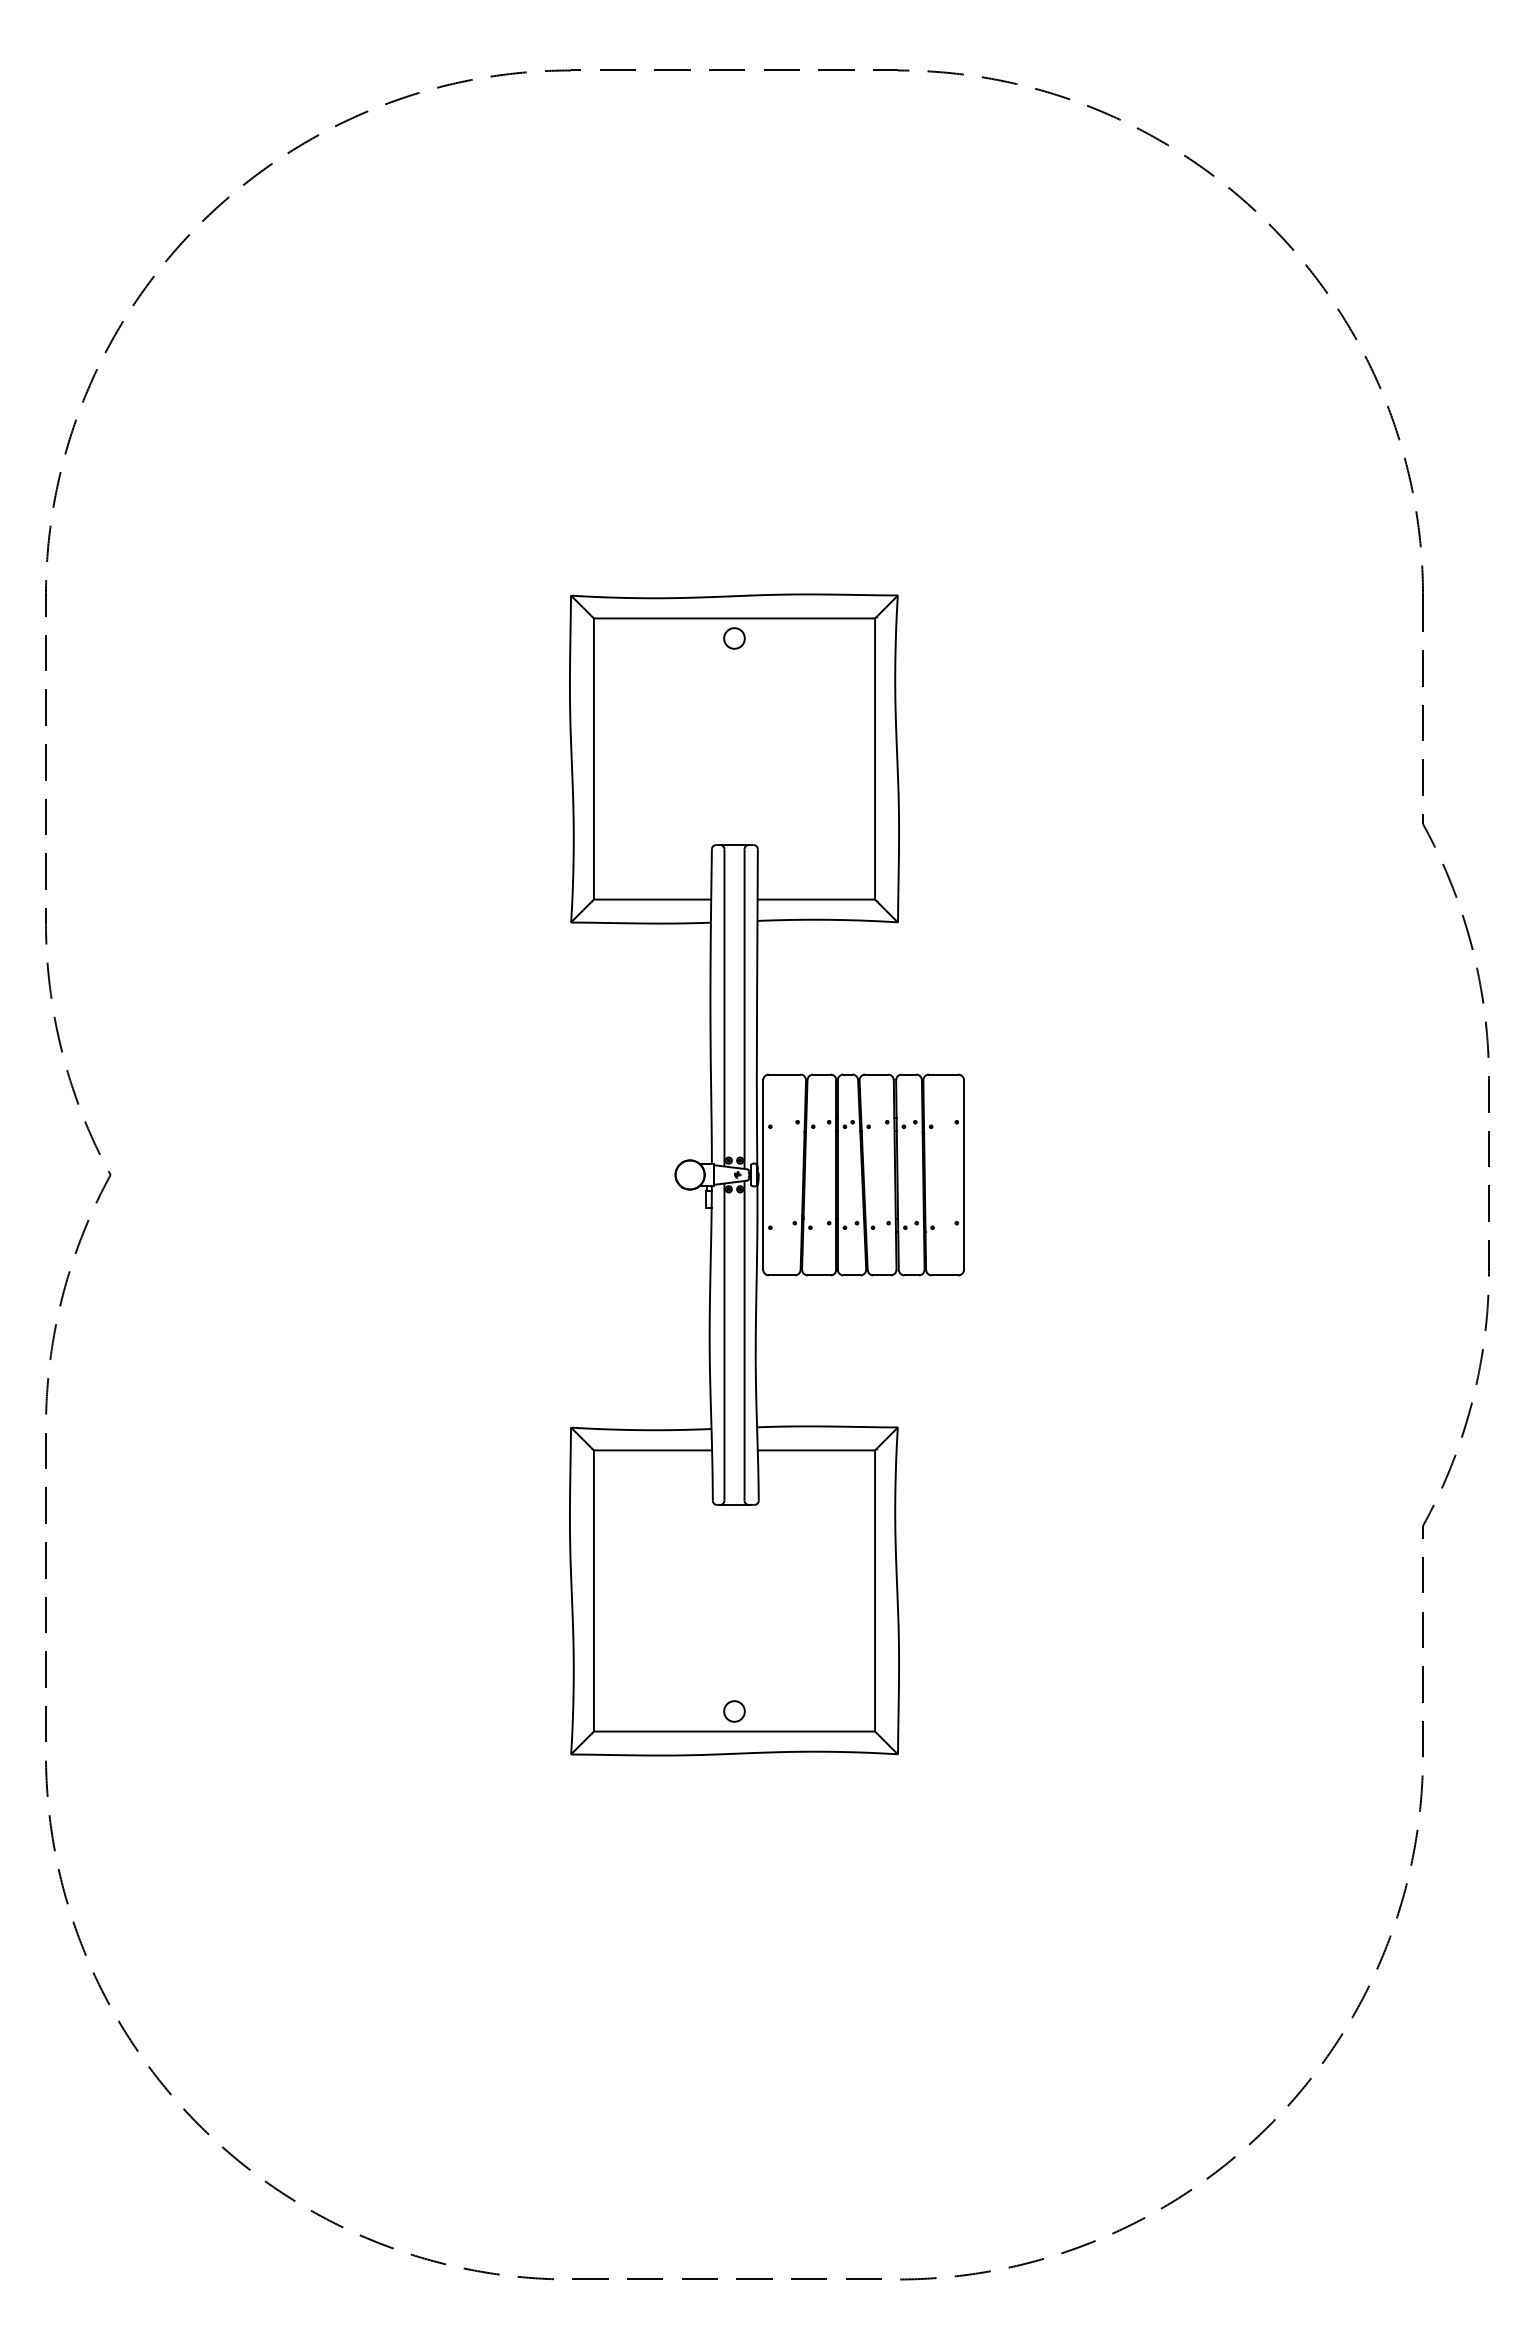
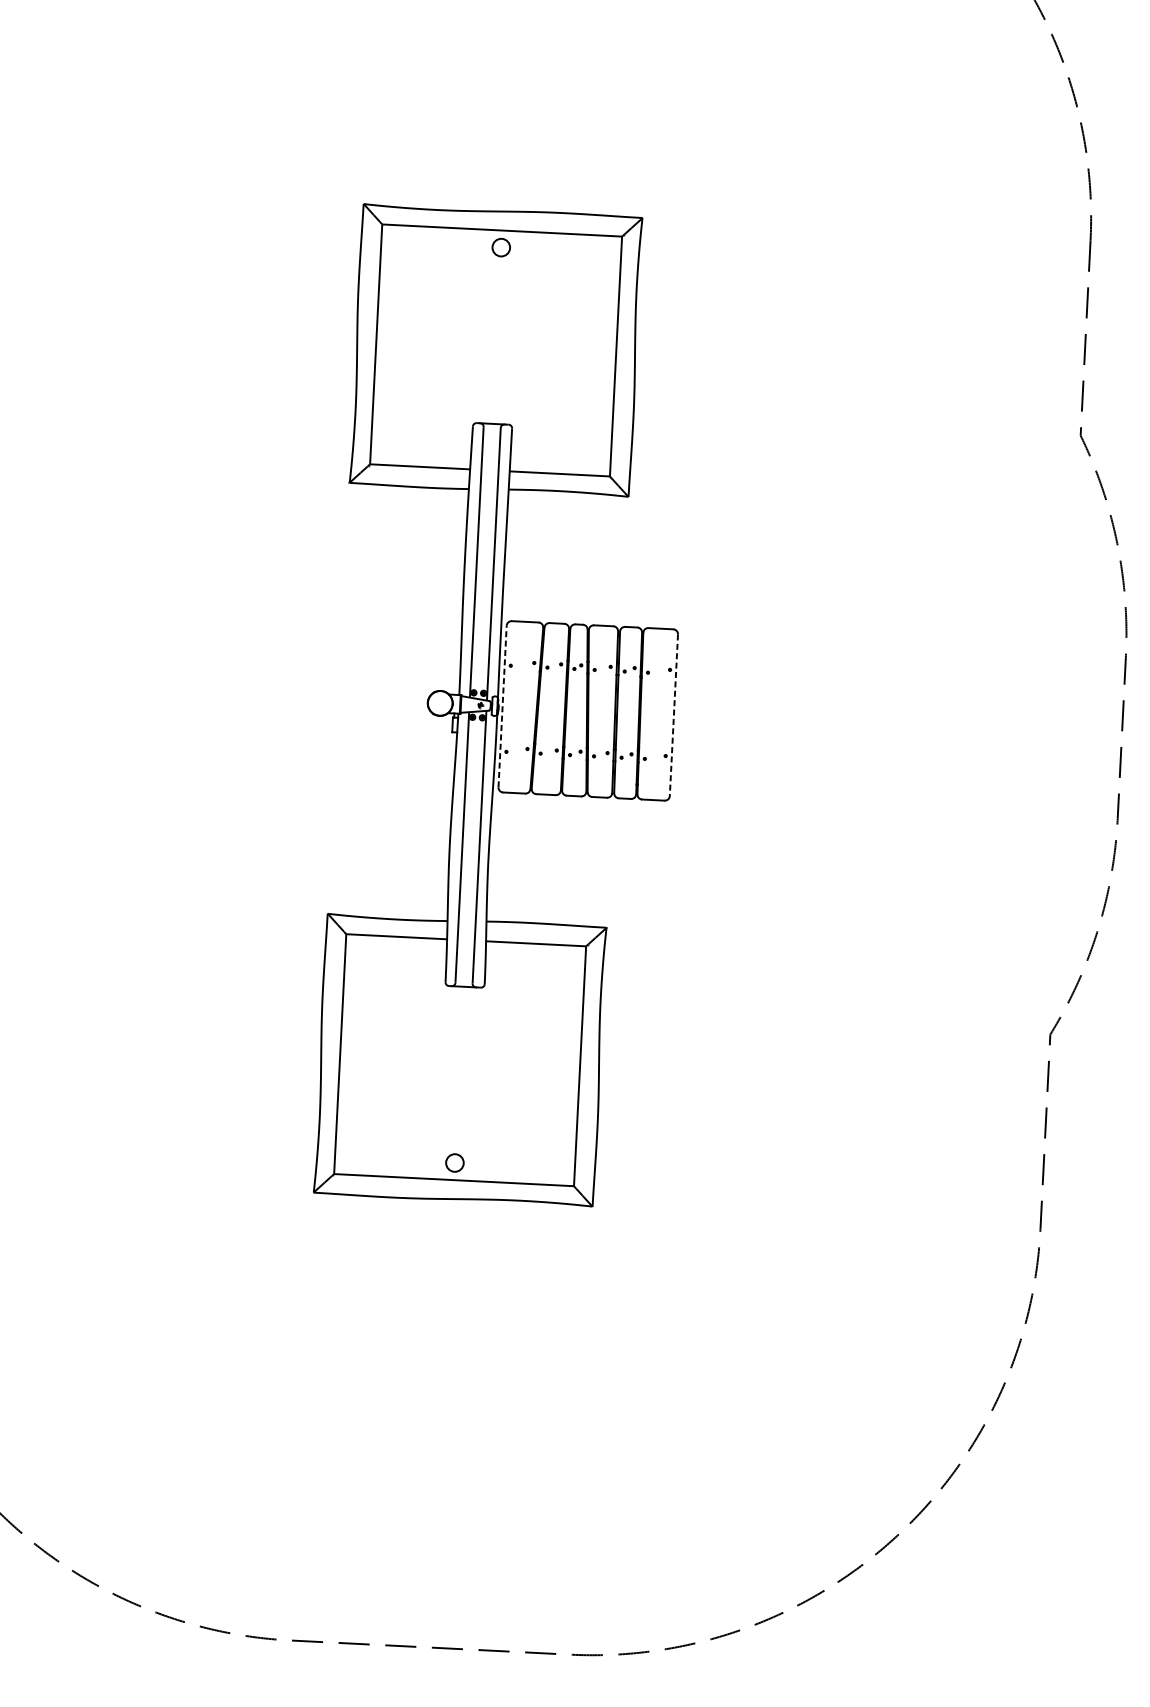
line: (763, 1174) -> (502, 706), solid -> dashed
line: (964, 1174) -> (674, 714), solid -> dashed

